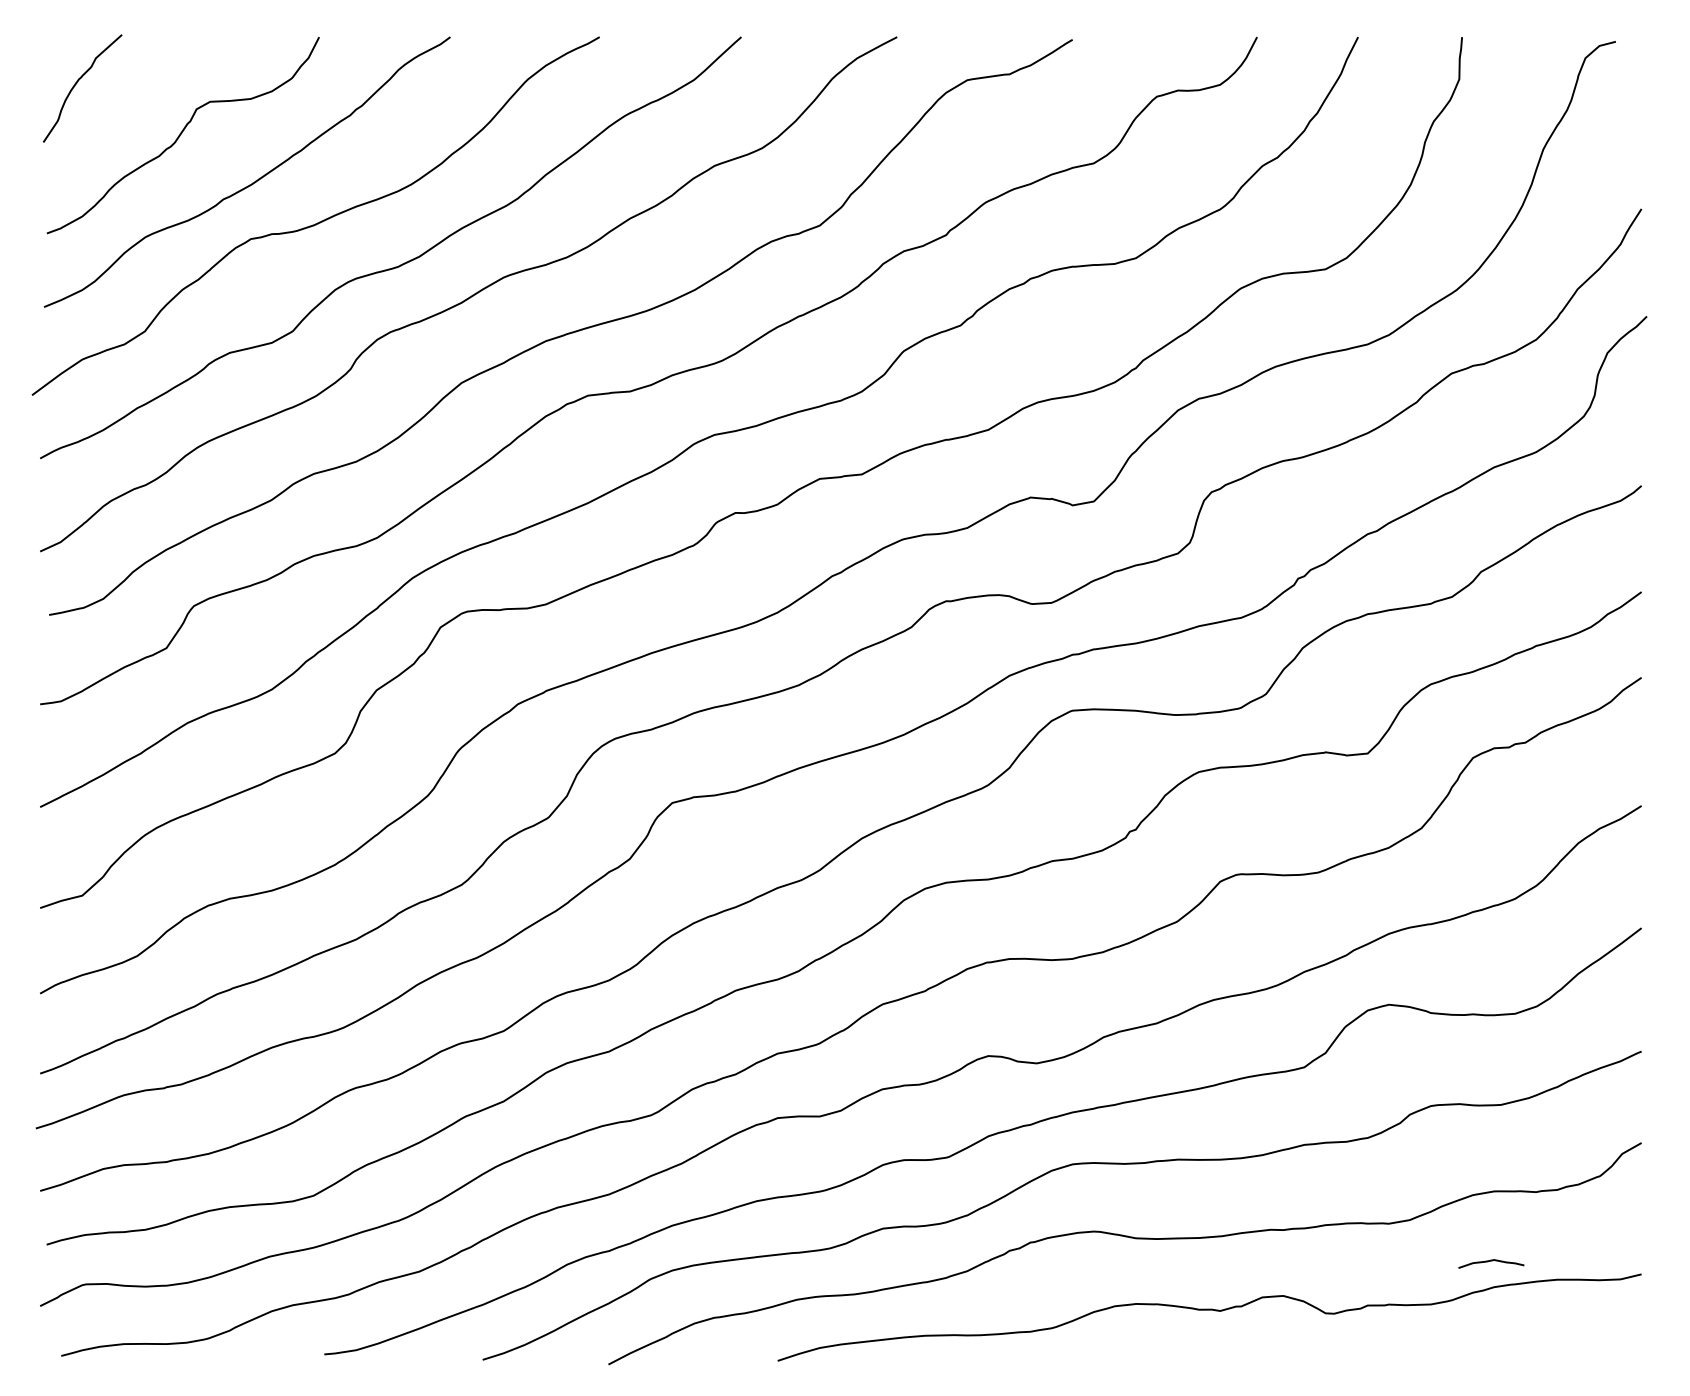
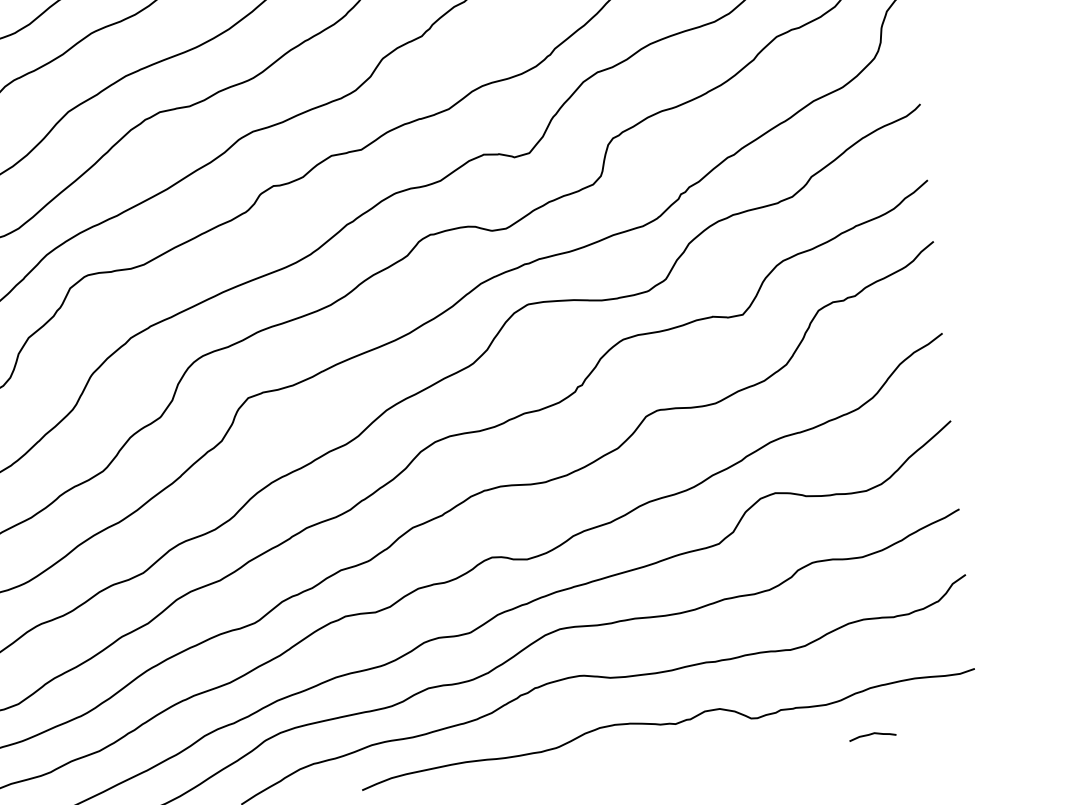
curve: (1491, 1261) -> (872, 734), moved

